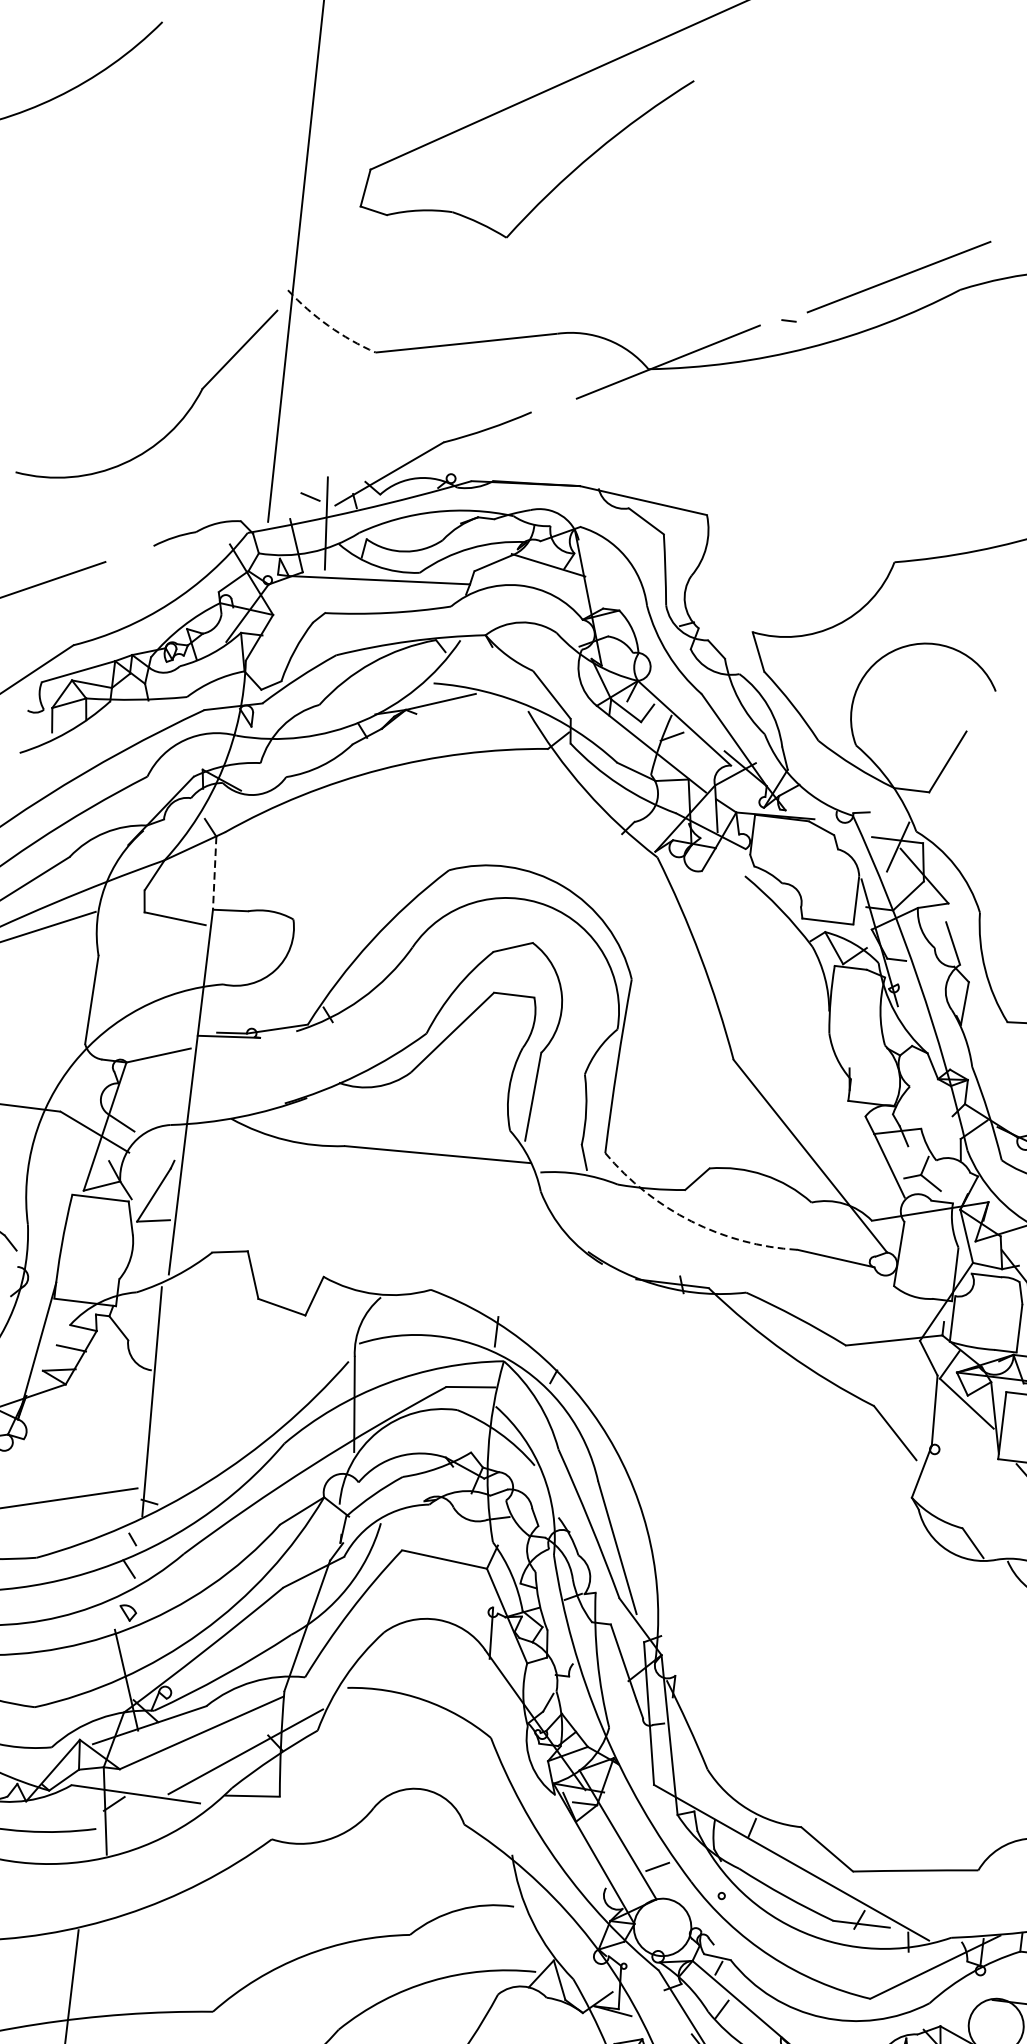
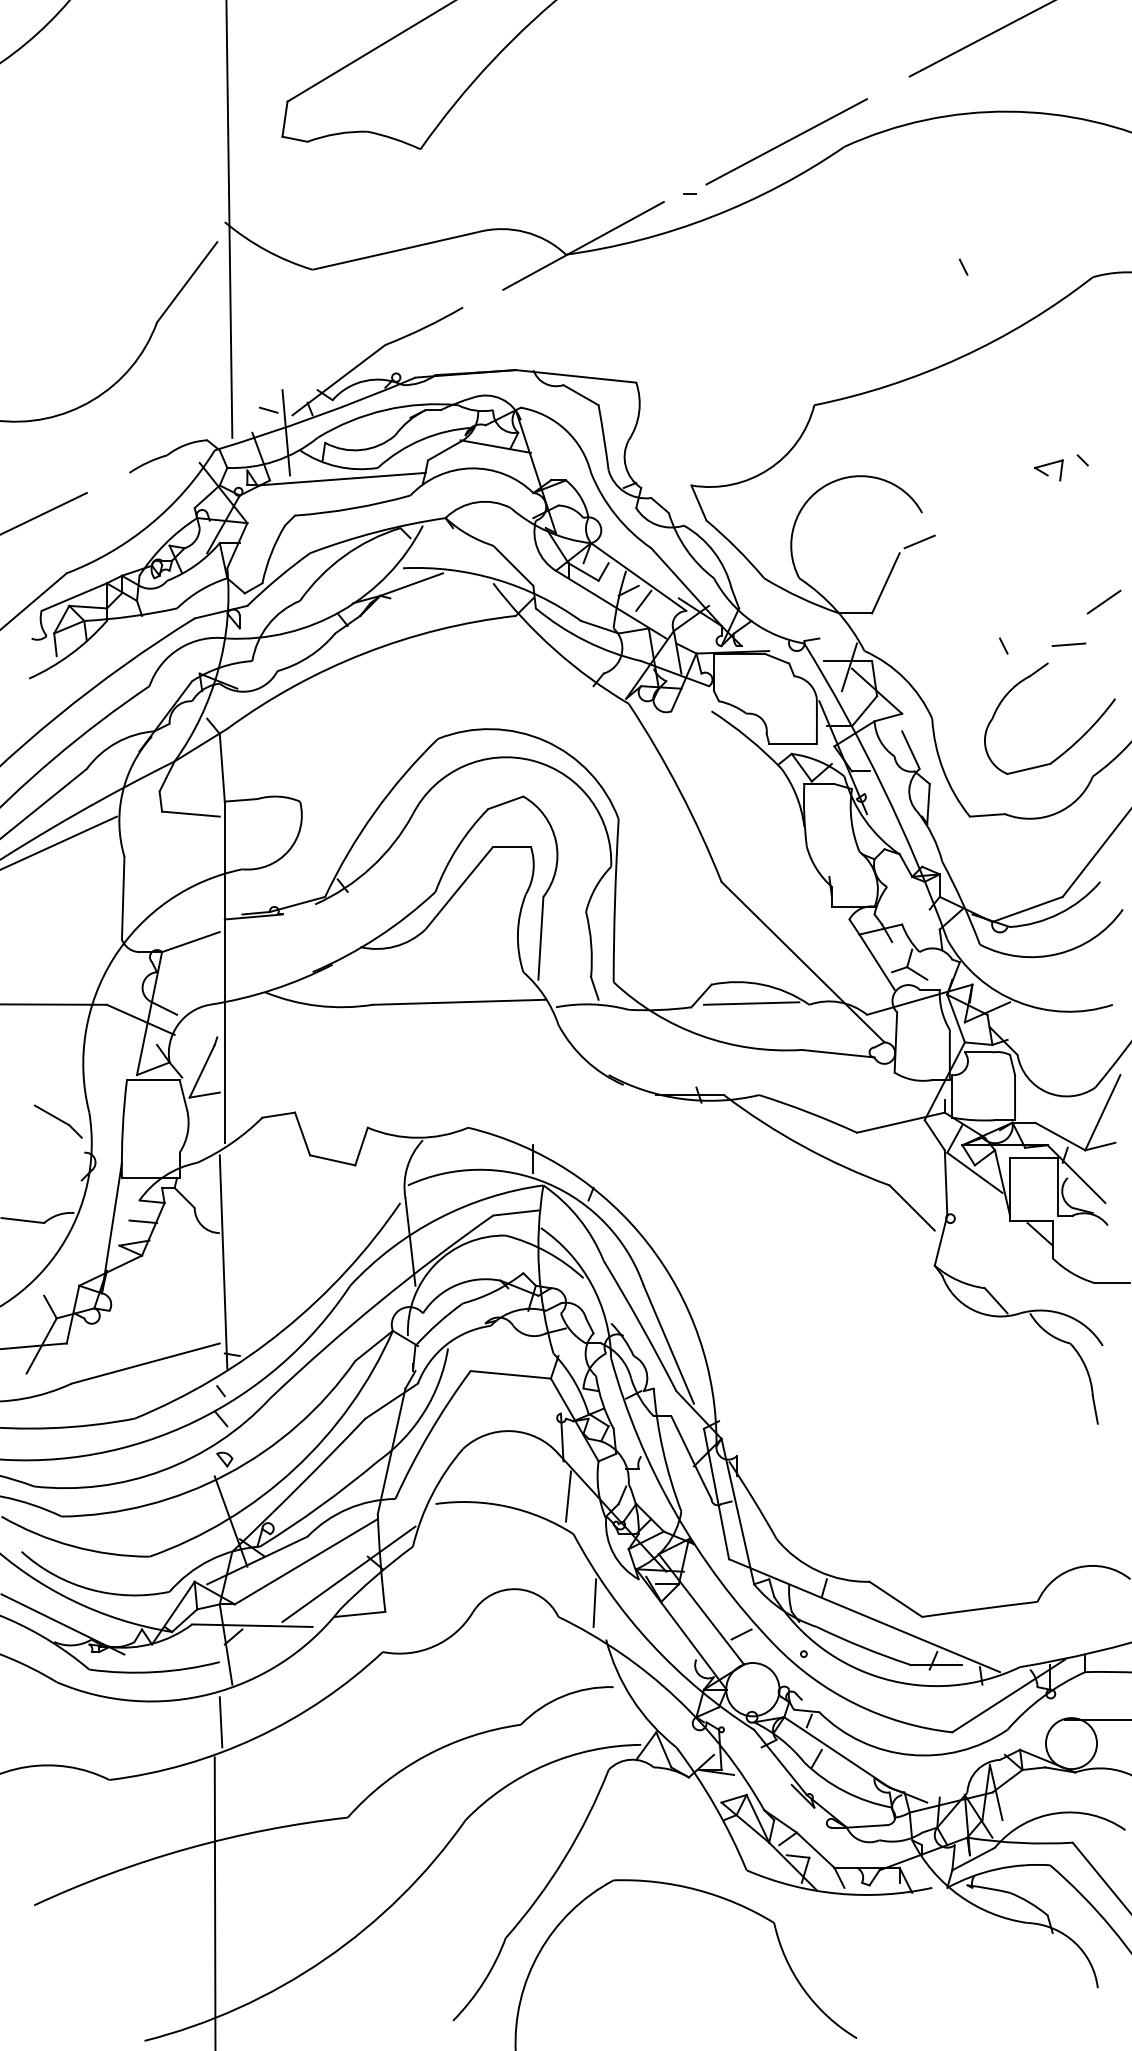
arc: (328, 326) -> (266, 250), dashed -> solid
line: (989, 721) -> (919, 541), added
line: (686, 748) -> (643, 600), added
line: (214, 872) -> (222, 767), dashed -> solid
line: (749, 1193) -> (751, 1003), added
arc: (691, 1221) -> (700, 1035), dashed -> solid
line: (490, 1697) -> (568, 1496), added
line: (504, 1813) -> (594, 1602), added
line: (89, 1893) -> (220, 1722), added

